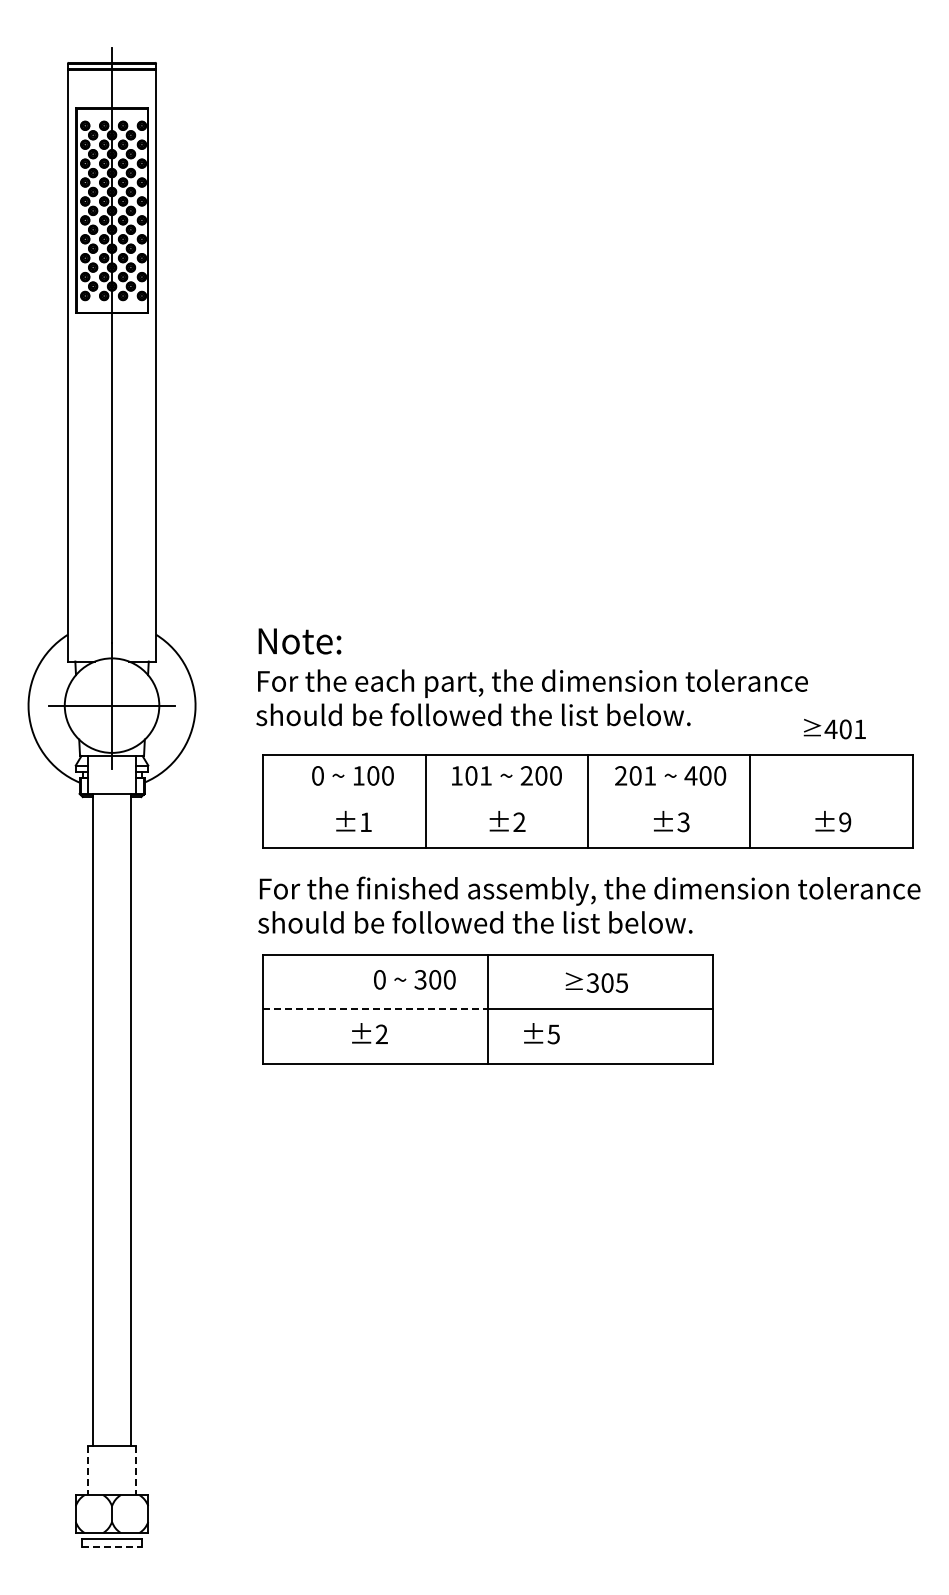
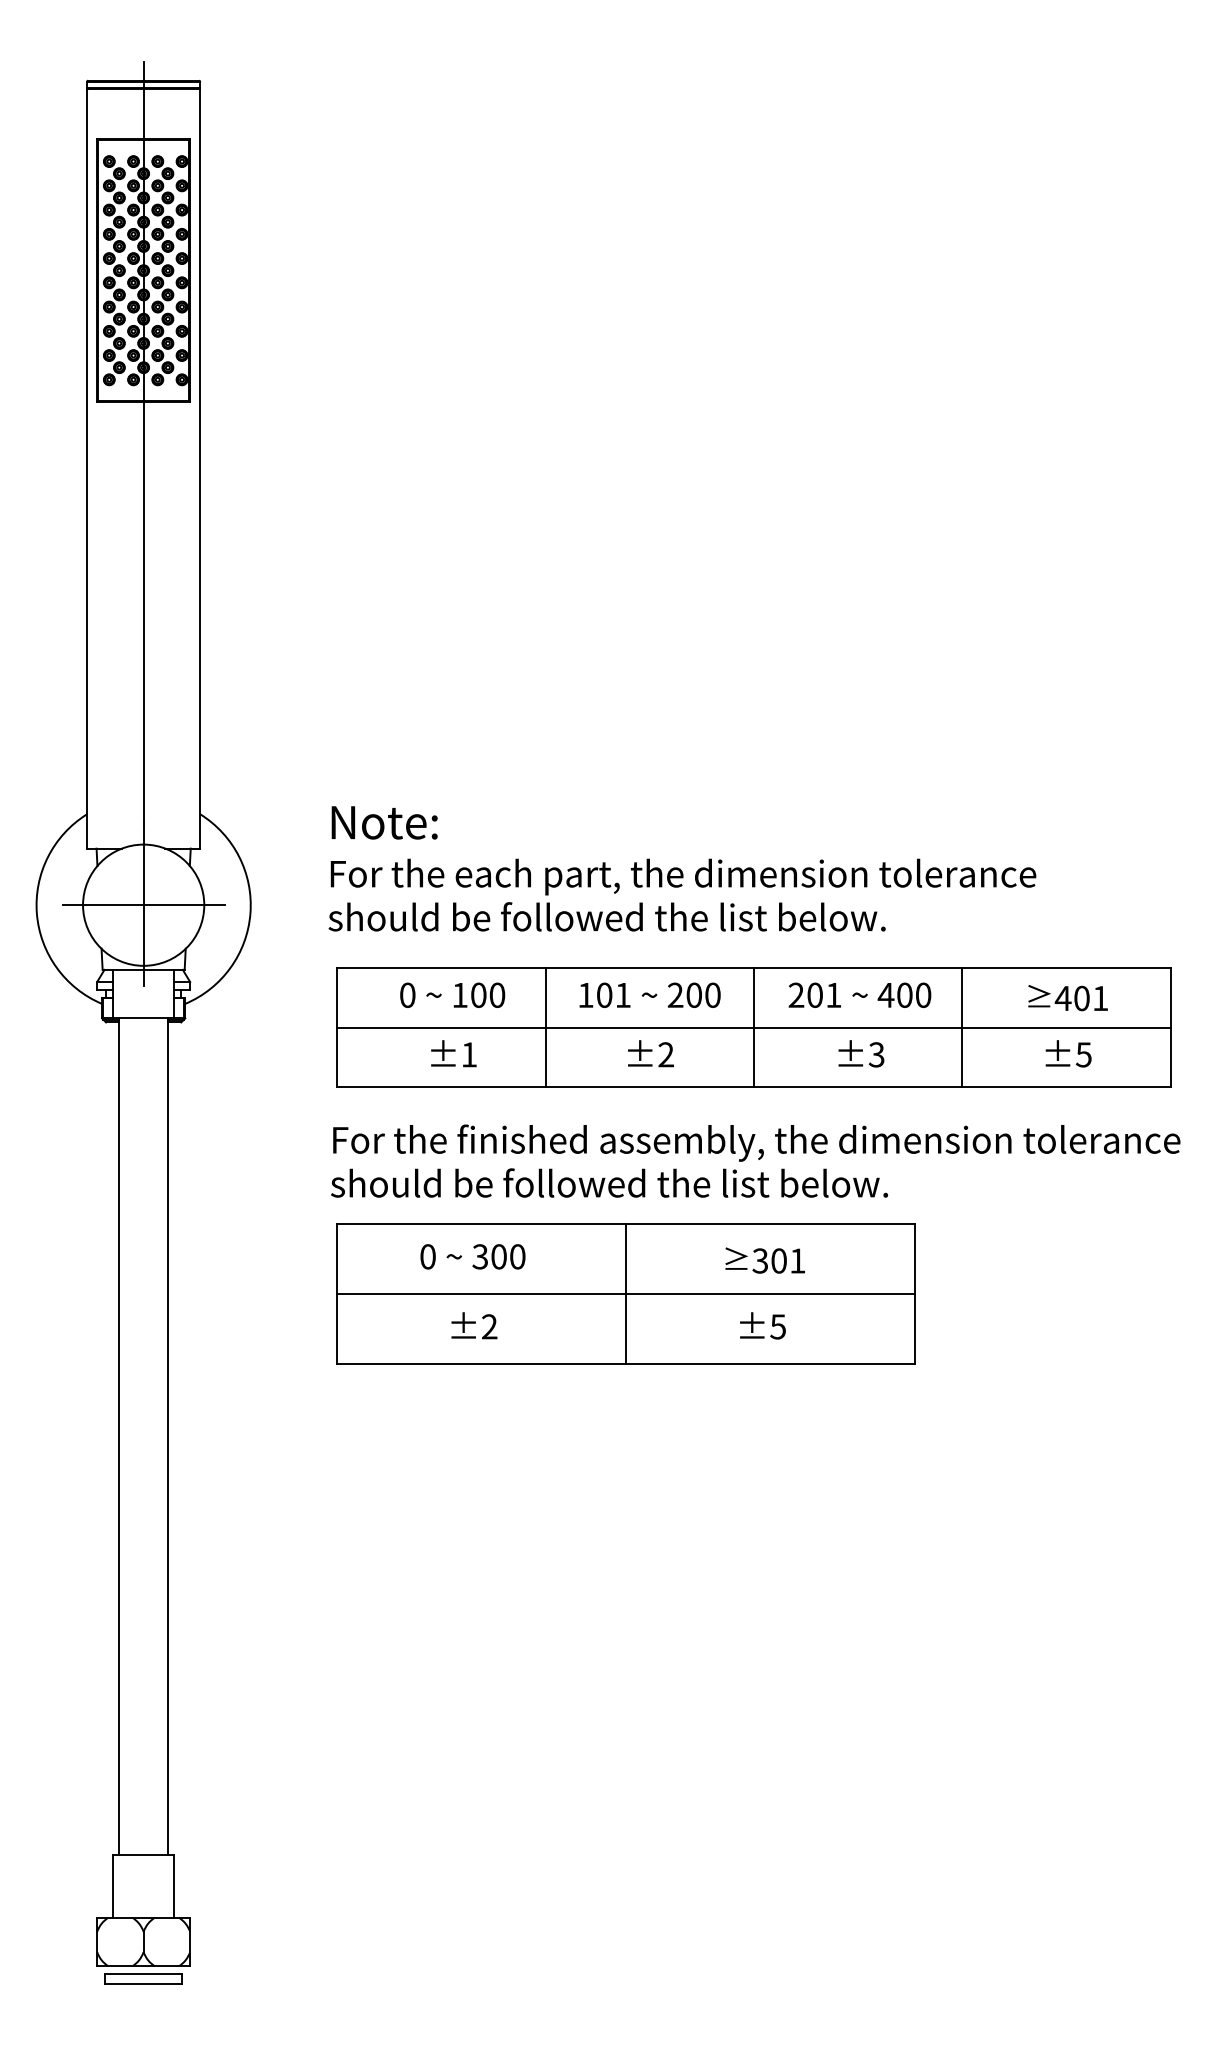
text: (834, 729) -> (1067, 998), moved
line: (587, 801) -> (753, 1028), added
text: (845, 822) -> (1084, 1055), ±9 -> ±5
text: (414, 979) -> (472, 1256), moved
text: (621, 982) -> (797, 1260), 305 -> 301
line: (376, 1009) -> (482, 1294), dashed -> solid
text: (541, 1033) -> (762, 1325), moved
line: (88, 1470) -> (113, 1886), dashed -> solid
line: (135, 1470) -> (173, 1886), dashed -> solid
line: (112, 1547) -> (144, 1984), dashed -> solid

